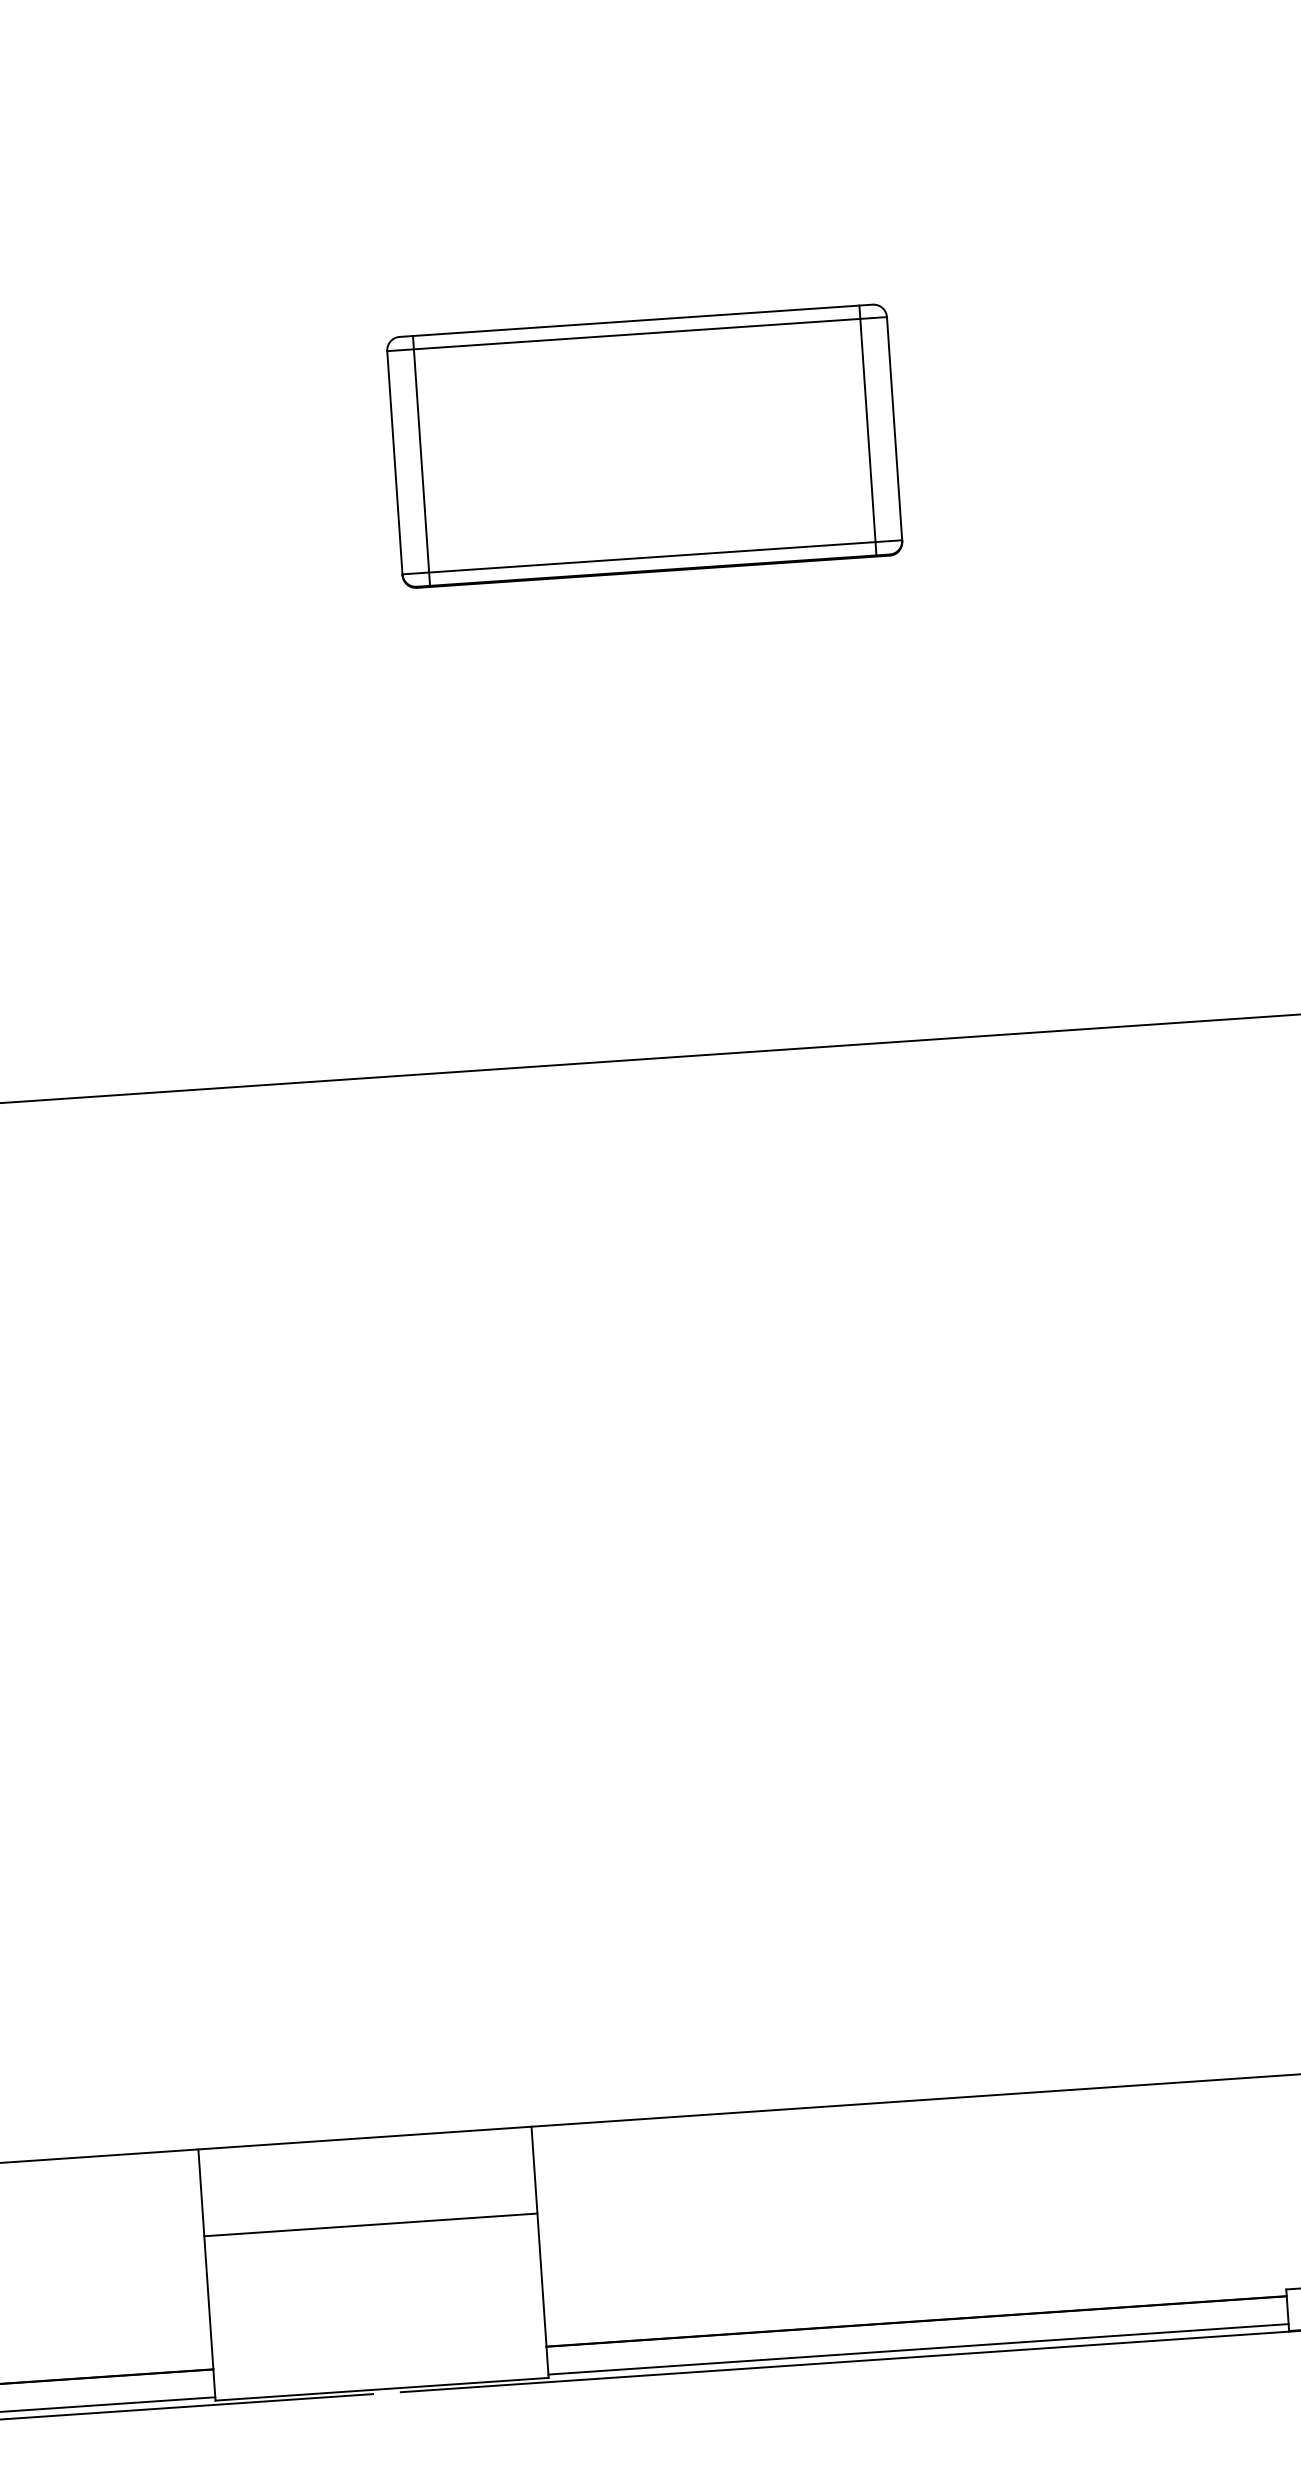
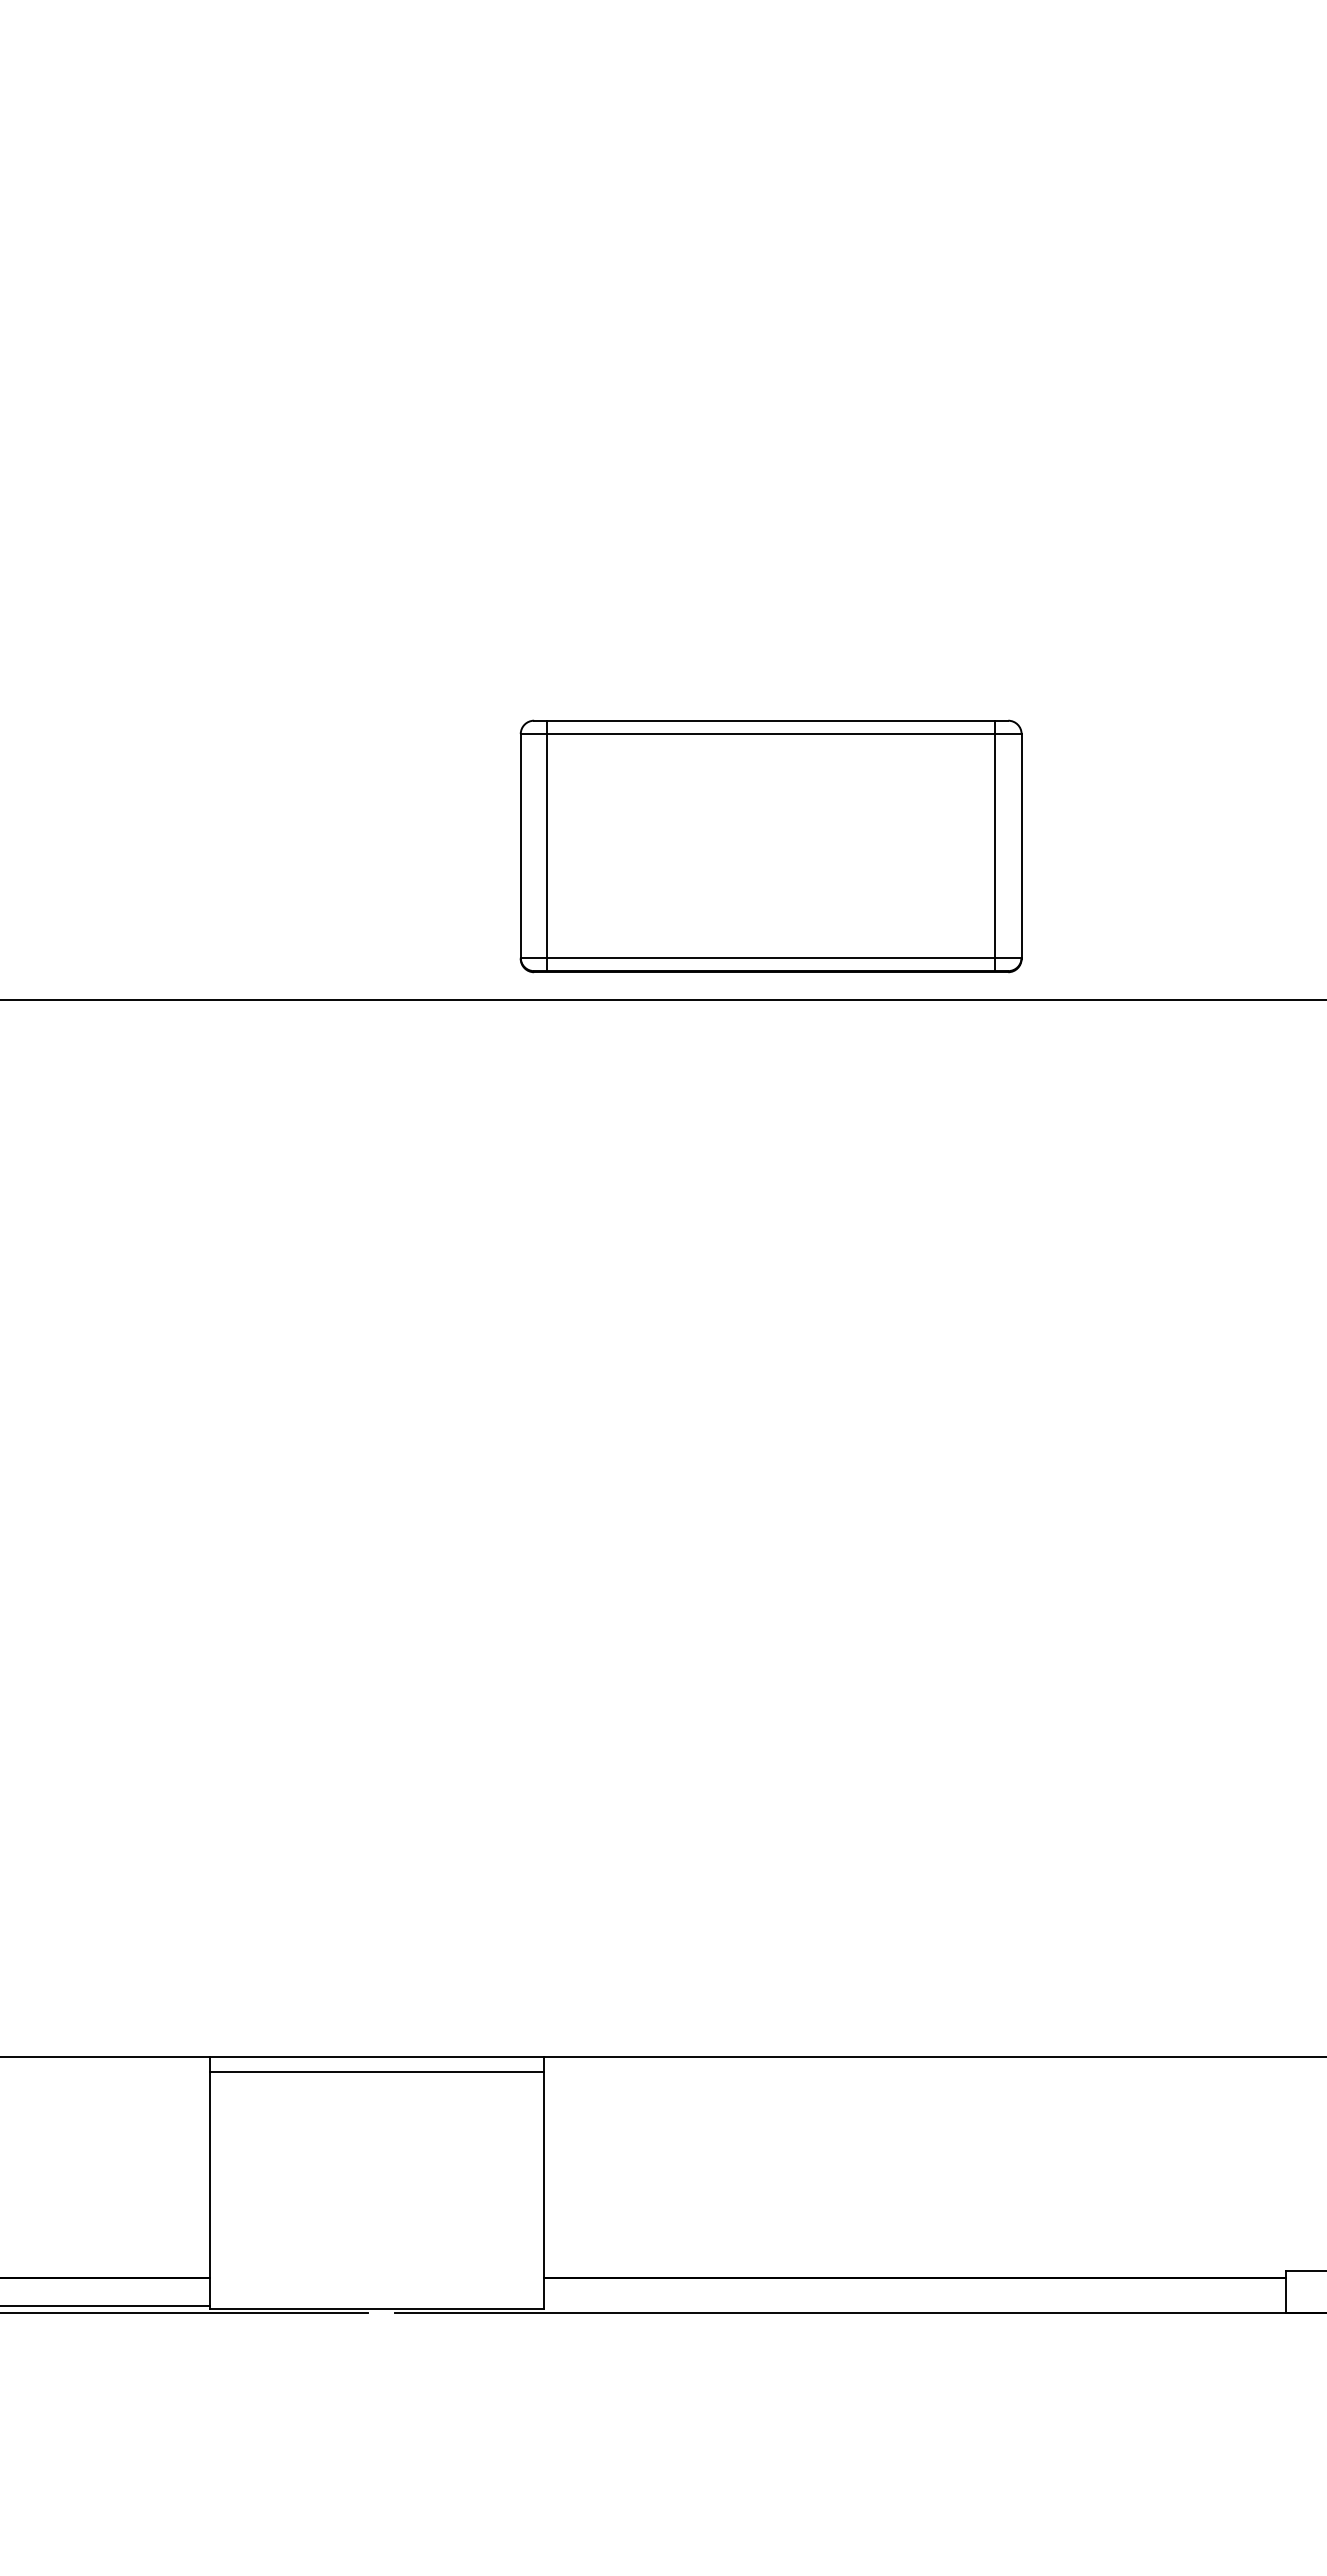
part: (644, 446) -> (770, 846), moved
line: (370, 2225) -> (376, 2072), moved
line: (918, 2349) -> (914, 2305), removed

